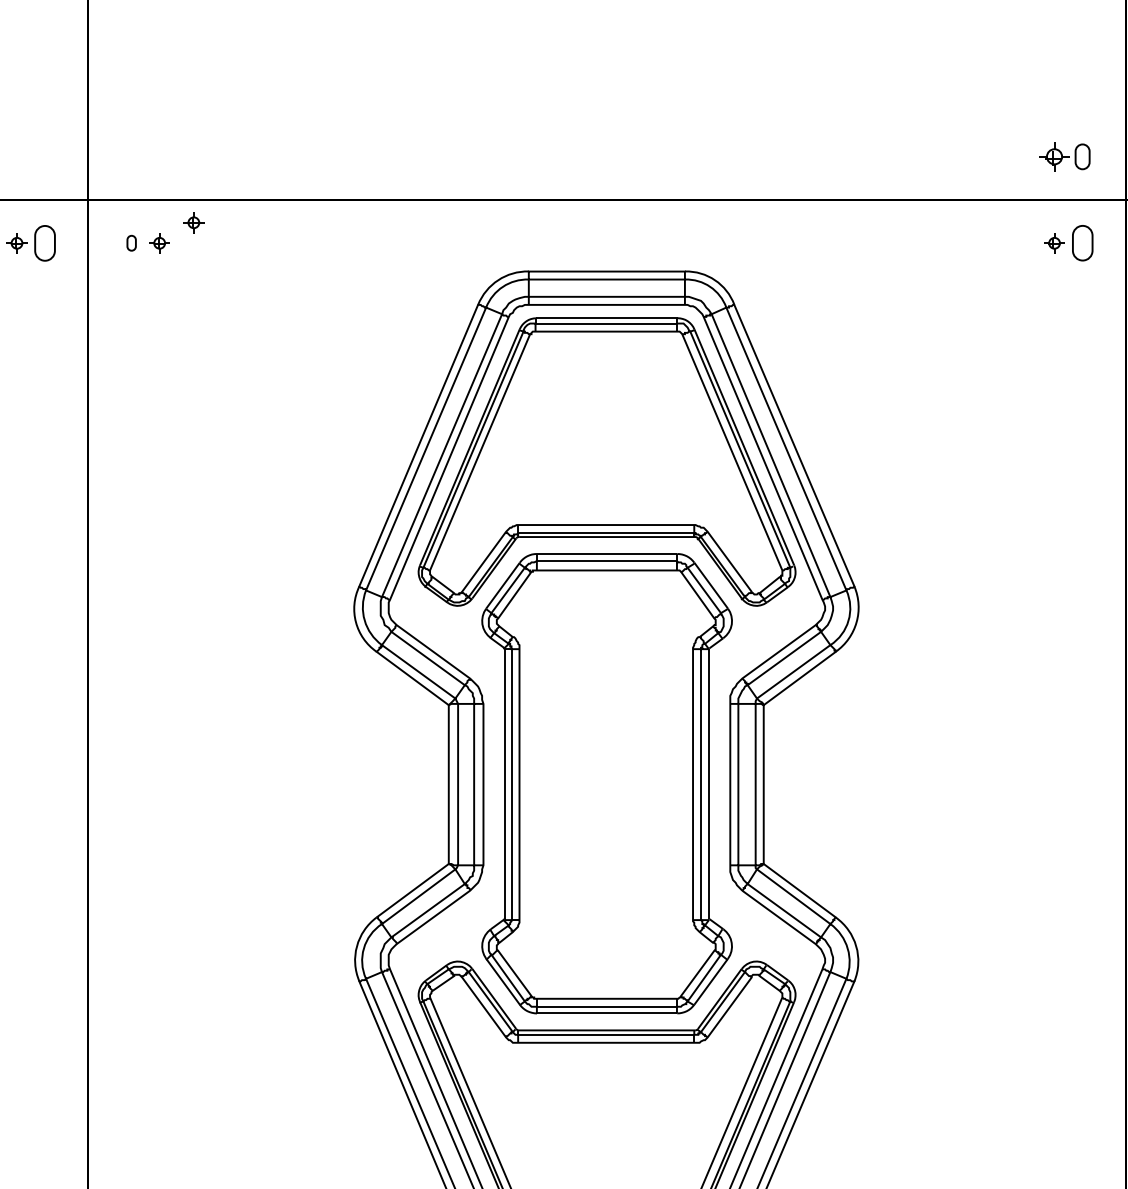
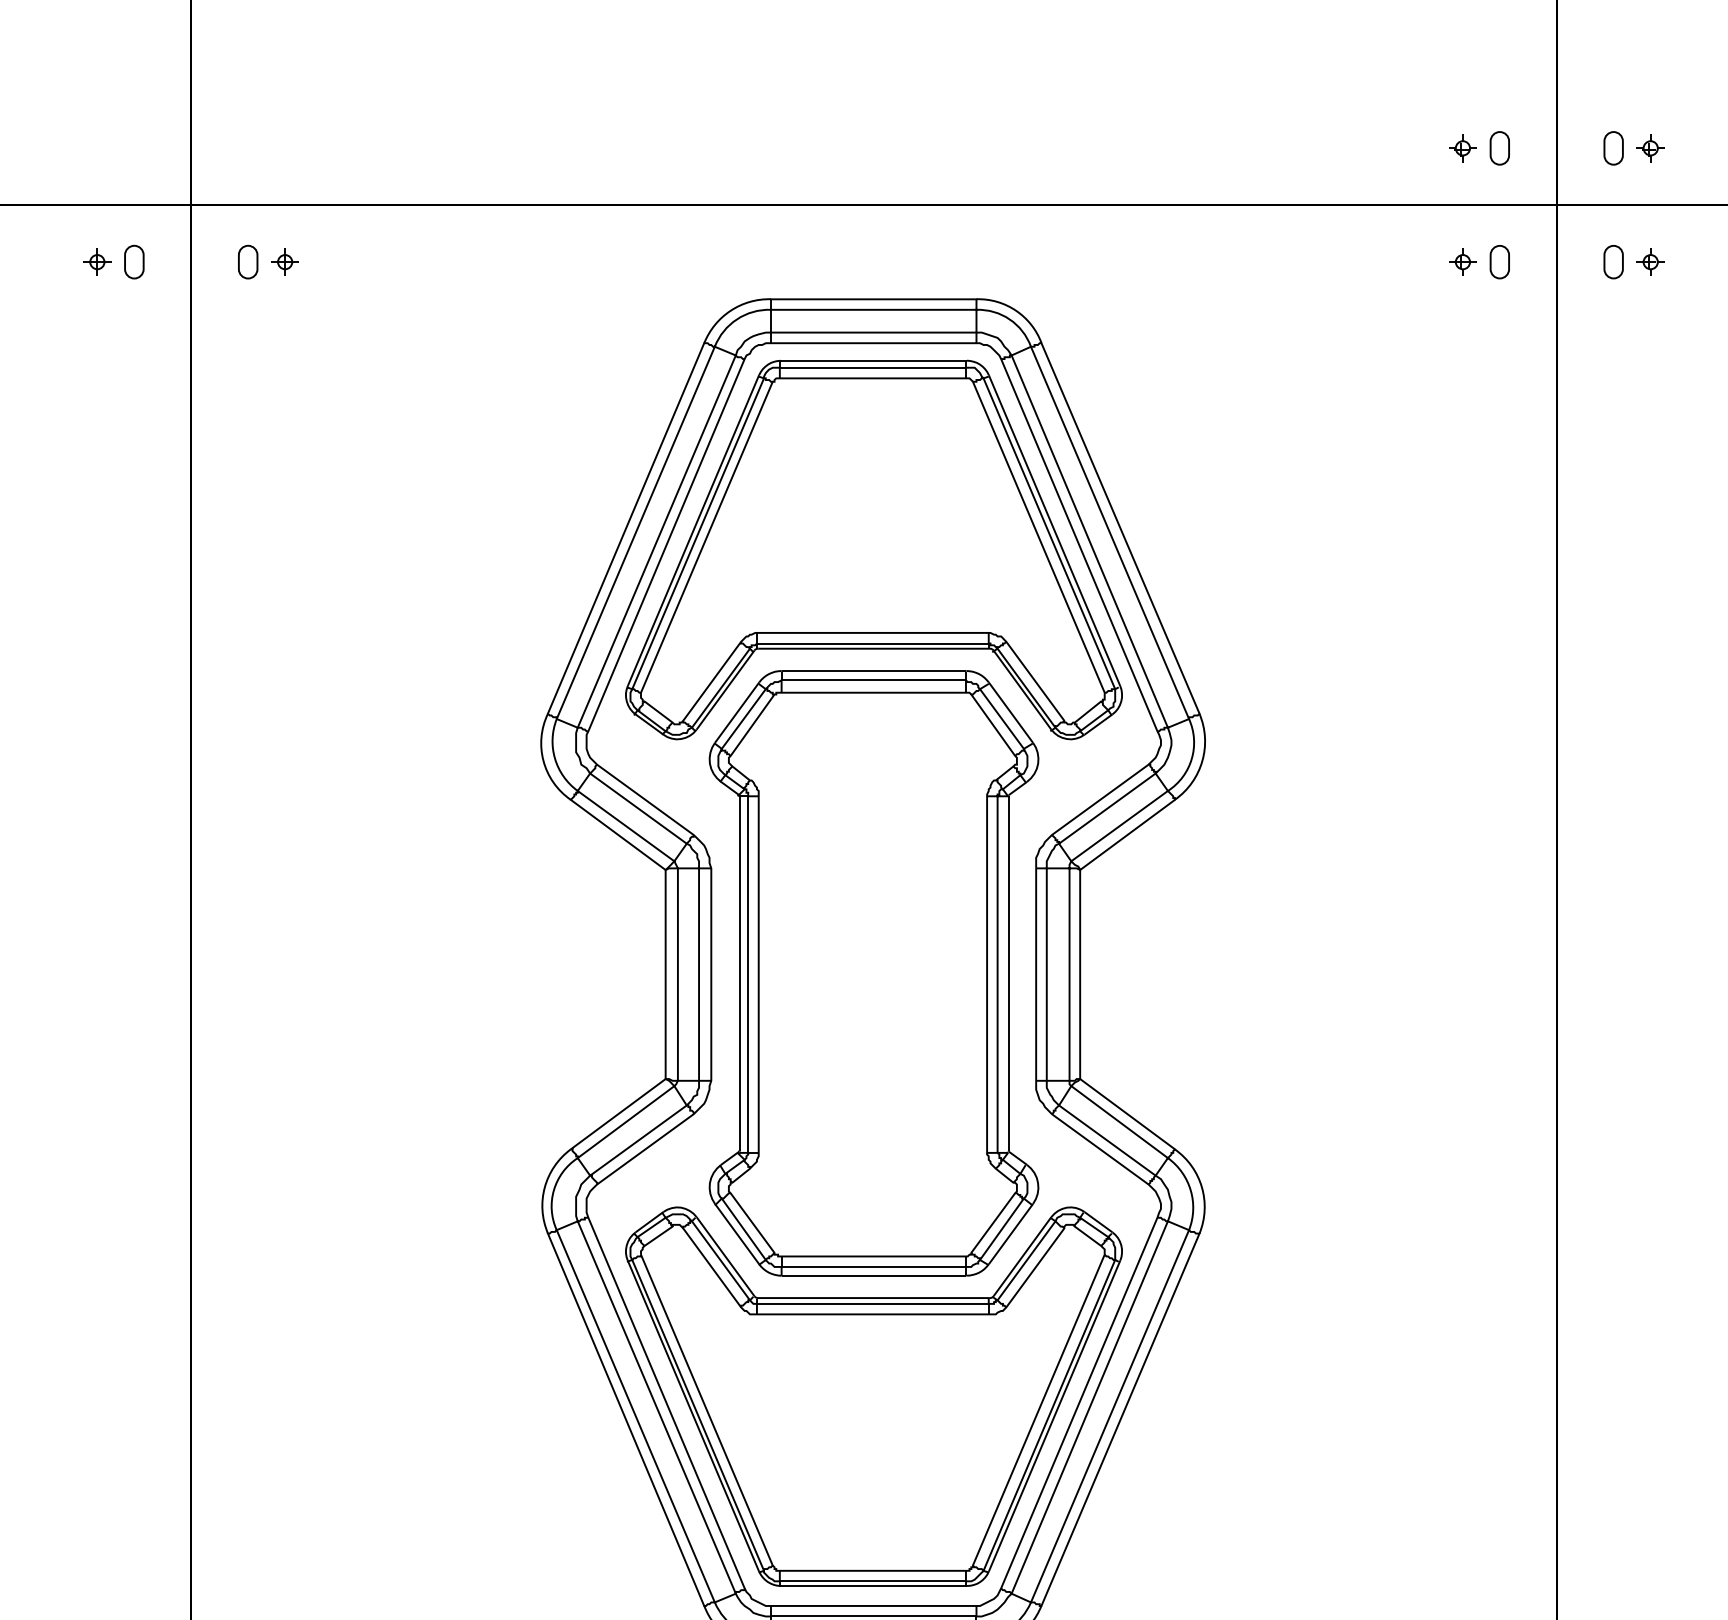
part: (1054, 156) -> (1462, 148), size x0.71
part: (193, 222) -> (329, 234), removed
part: (45, 242) -> (134, 261), size x0.71
part: (131, 242) -> (248, 261), size x1.67
part: (1082, 243) -> (1499, 262), size x0.71

